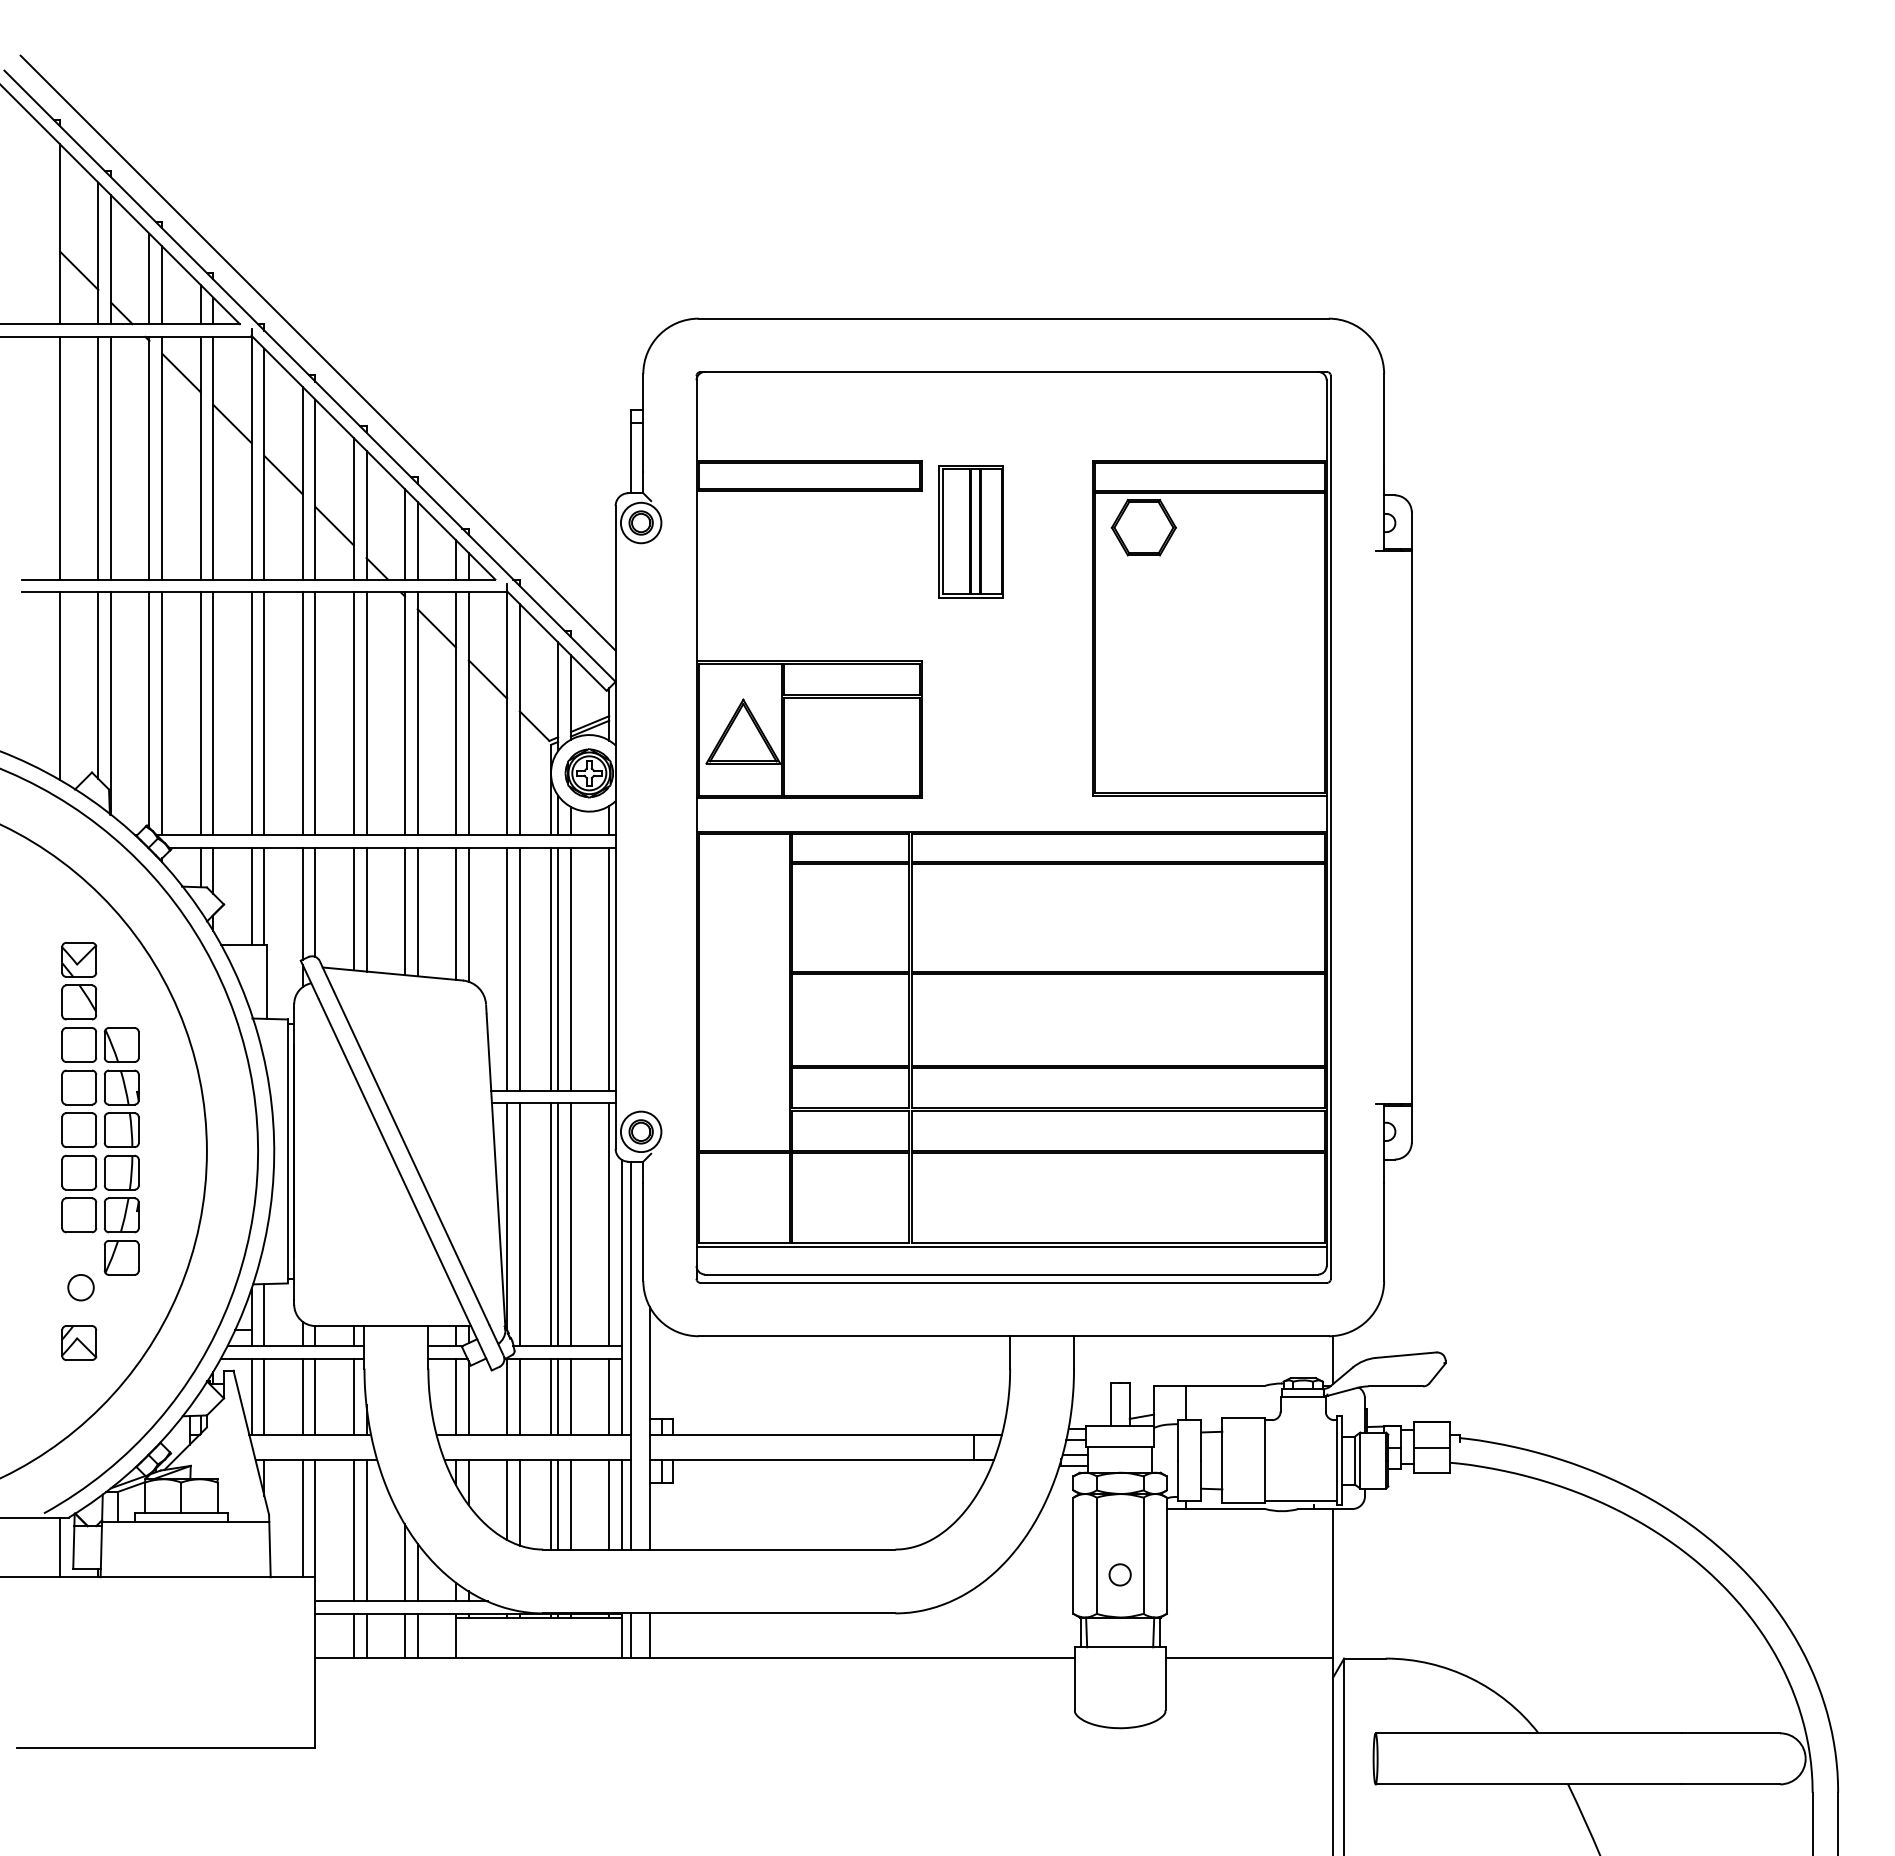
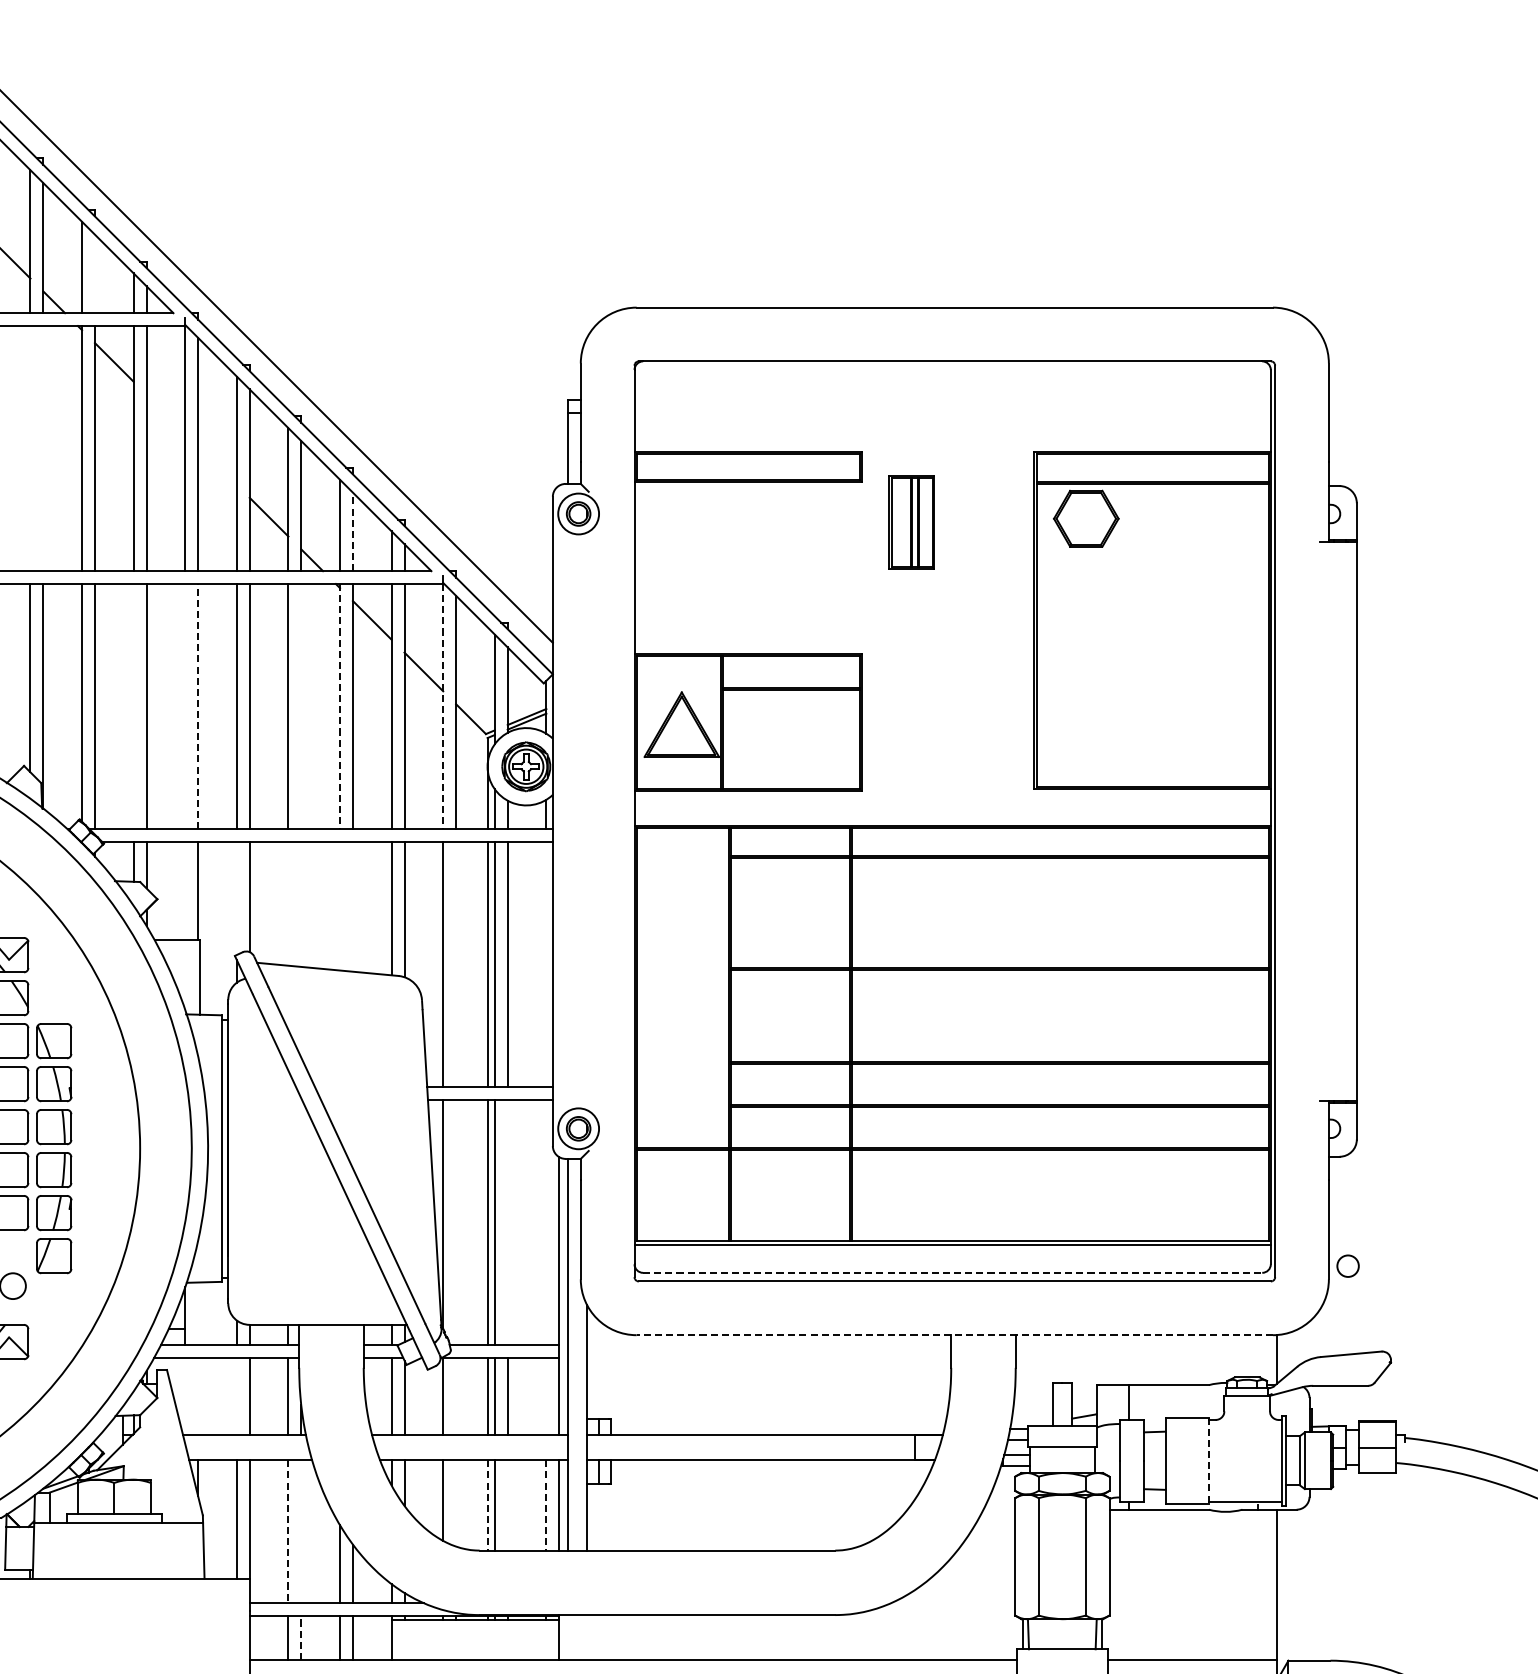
line: (162, 285) -> (95, 274), removed
line: (232, 423) -> (165, 413), removed
line: (98, 457) -> (30, 447), removed
line: (111, 457) -> (43, 447), removed
line: (283, 474) -> (217, 464), removed
part: (970, 531) -> (911, 522), size x0.7
line: (417, 540) -> (352, 531), solid -> dashed
line: (200, 713) -> (133, 706), removed
line: (251, 713) -> (185, 706), removed
line: (264, 713) -> (198, 706), solid -> dashed
line: (366, 713) -> (301, 706), removed
line: (404, 714) -> (339, 707), solid -> dashed
line: (507, 714) -> (443, 707), solid -> dashed
line: (251, 895) -> (185, 890), removed
line: (302, 903) -> (236, 898), removed
line: (353, 908) -> (288, 903), removed
line: (366, 909) -> (301, 904), removed
line: (404, 911) -> (339, 906), removed
line: (417, 911) -> (352, 906), removed
line: (519, 968) -> (455, 963), removed
line: (609, 968) -> (546, 963), removed
line: (519, 1224) -> (455, 1222), removed
line: (570, 1224) -> (507, 1222), removed
line: (609, 1224) -> (546, 1222), removed
line: (1011, 1274) -> (952, 1272), solid -> dashed
line: (264, 1315) -> (198, 1314), removed
line: (1013, 1336) -> (954, 1335), solid -> dashed
line: (251, 1396) -> (185, 1396), removed
line: (264, 1396) -> (198, 1396), removed
line: (302, 1396) -> (236, 1396), removed
line: (519, 1396) -> (455, 1396), removed
line: (609, 1396) -> (546, 1396), removed
line: (1264, 1460) -> (1208, 1460), solid -> dashed
line: (519, 1502) -> (455, 1503), removed
line: (551, 1504) -> (488, 1505), solid -> dashed
line: (570, 1504) -> (507, 1505), removed
line: (609, 1504) -> (546, 1505), solid -> dashed
line: (353, 1530) -> (288, 1531), solid -> dashed
line: (366, 1530) -> (301, 1531), removed
circle: (1119, 1574) -> (1347, 1265), moved
line: (366, 1635) -> (301, 1637), solid -> dashed
line: (630, 1635) -> (567, 1637), removed
line: (649, 1635) -> (587, 1637), removed

